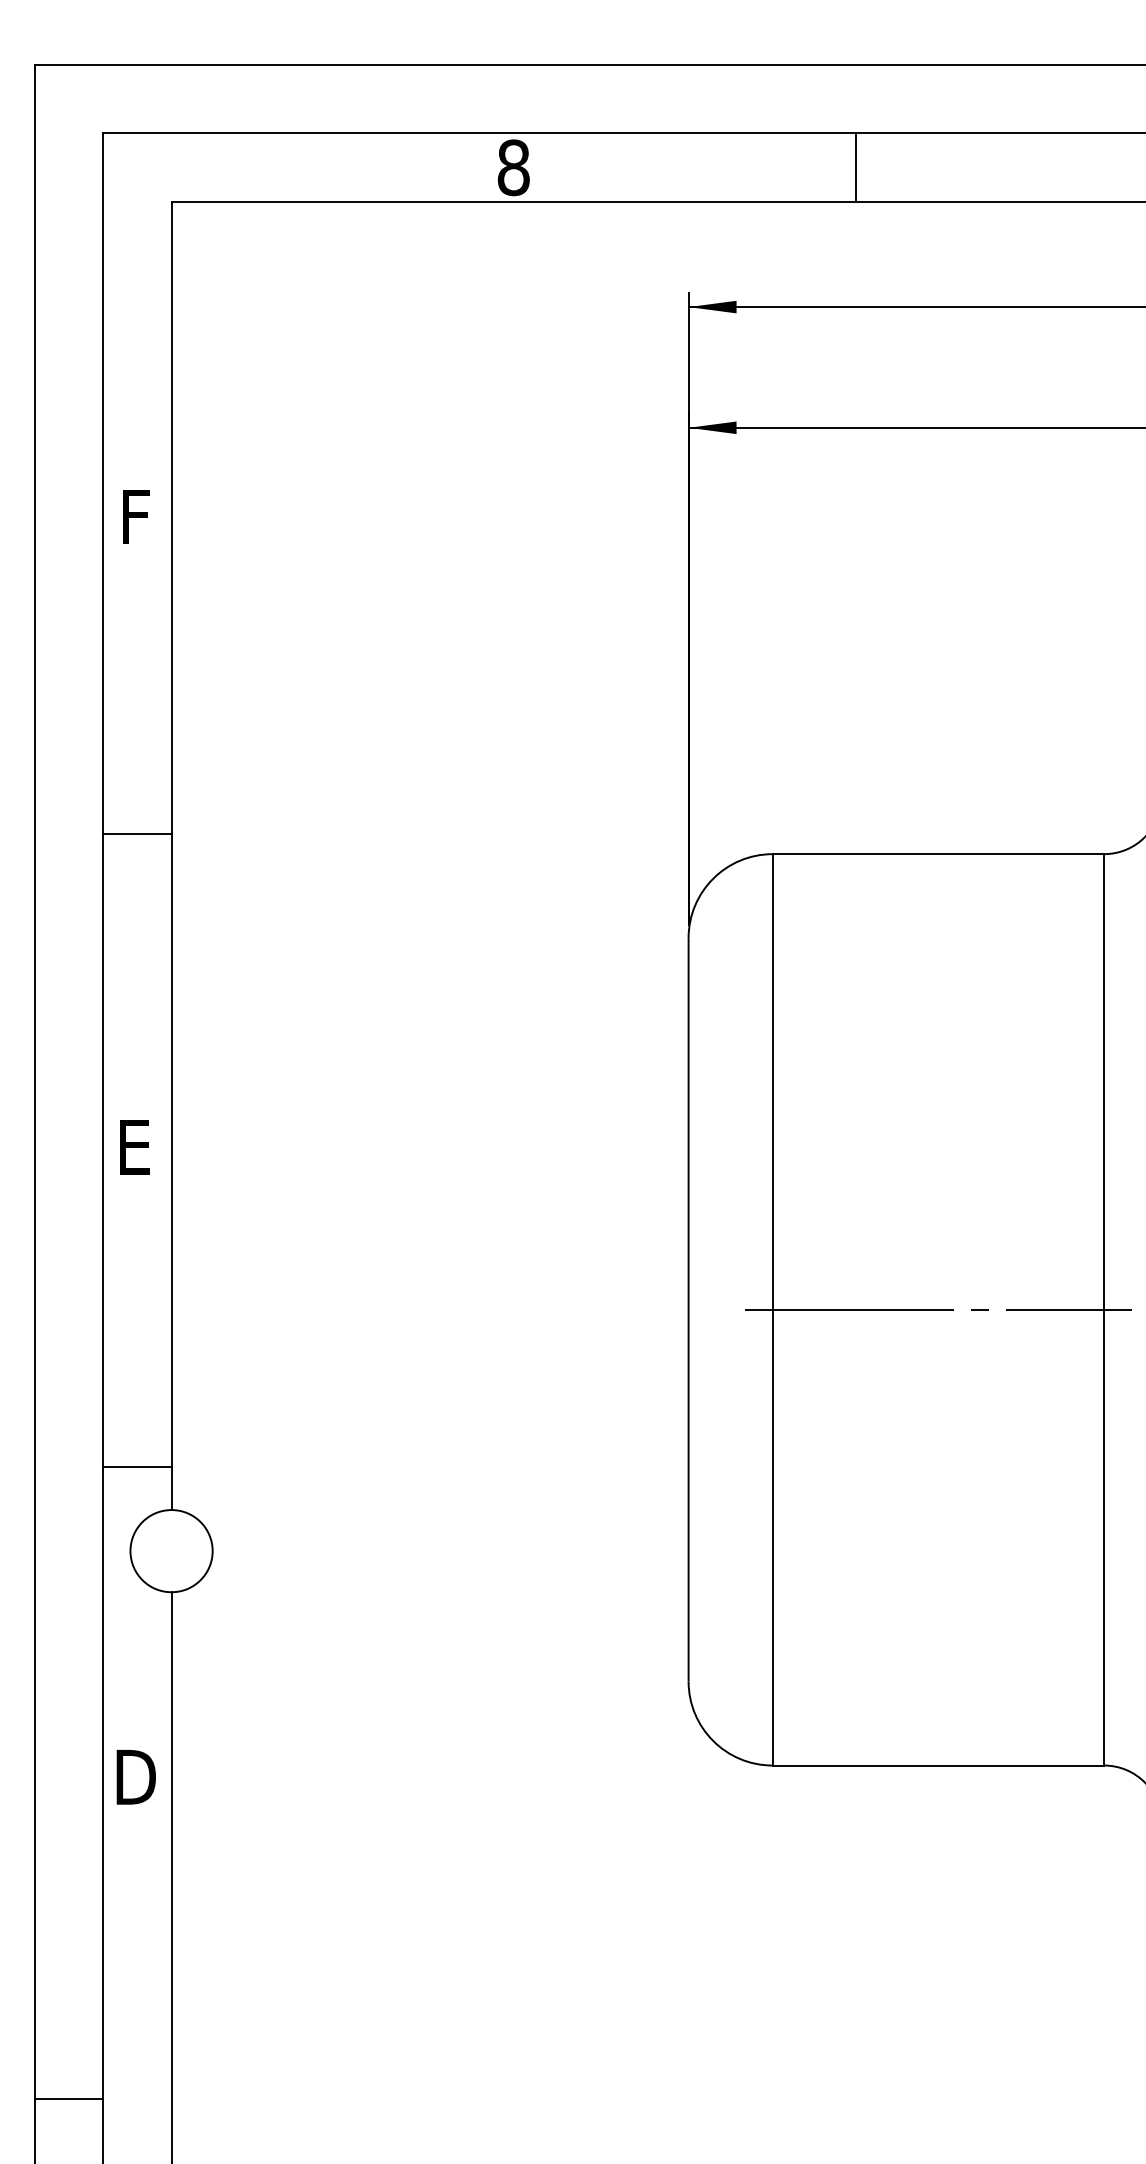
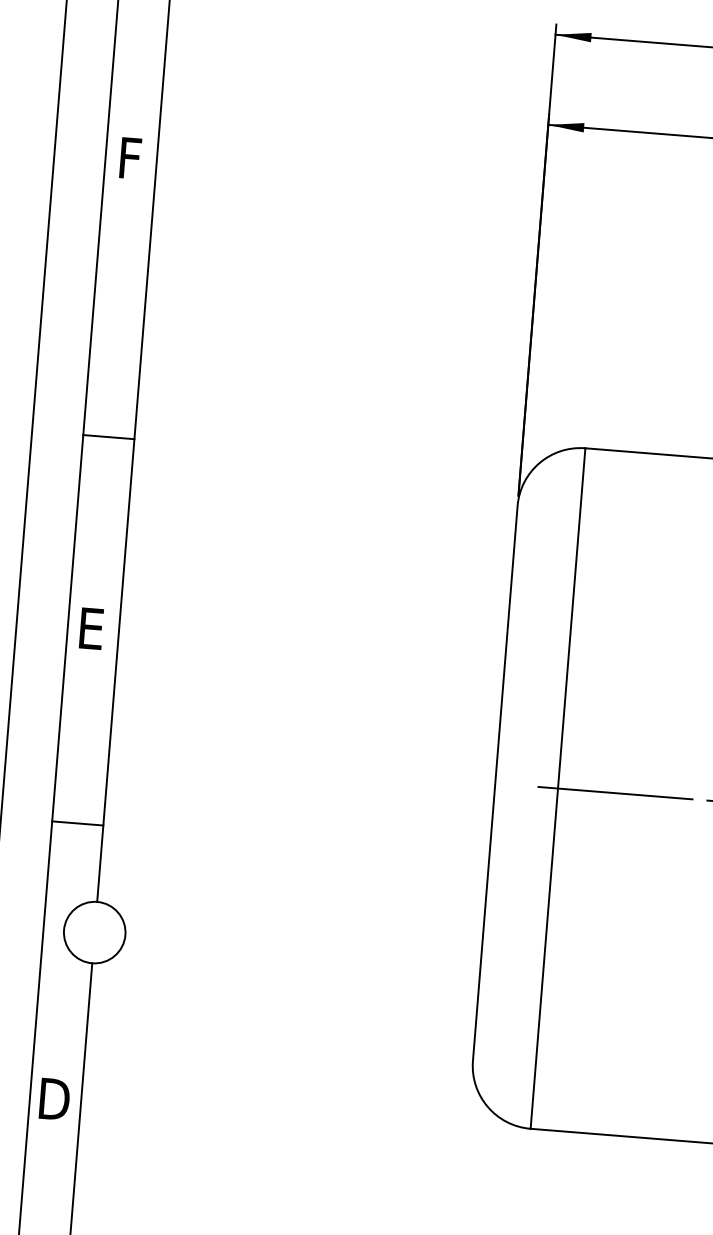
line: (137, 834) -> (108, 437), moved
line: (137, 1466) -> (77, 823), moved

